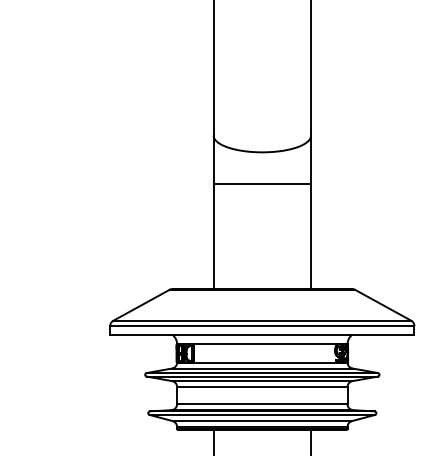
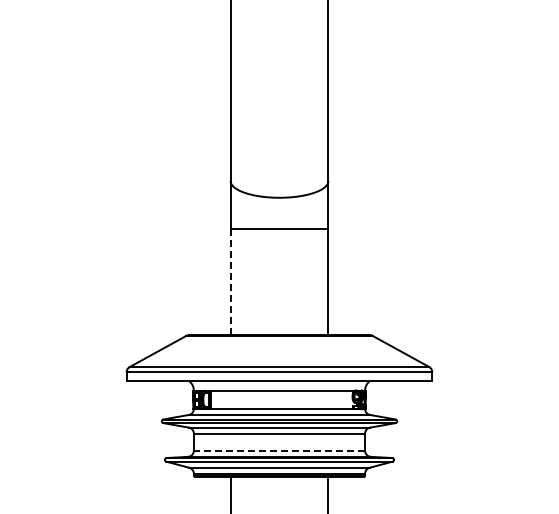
line: (213, 236) -> (230, 282), solid -> dashed
line: (262, 403) -> (279, 450), solid -> dashed

